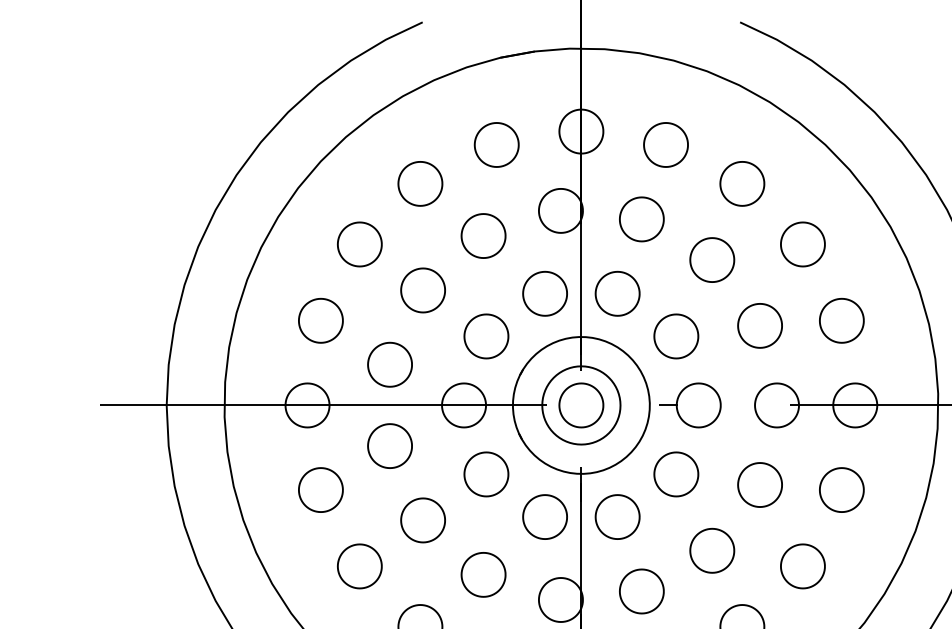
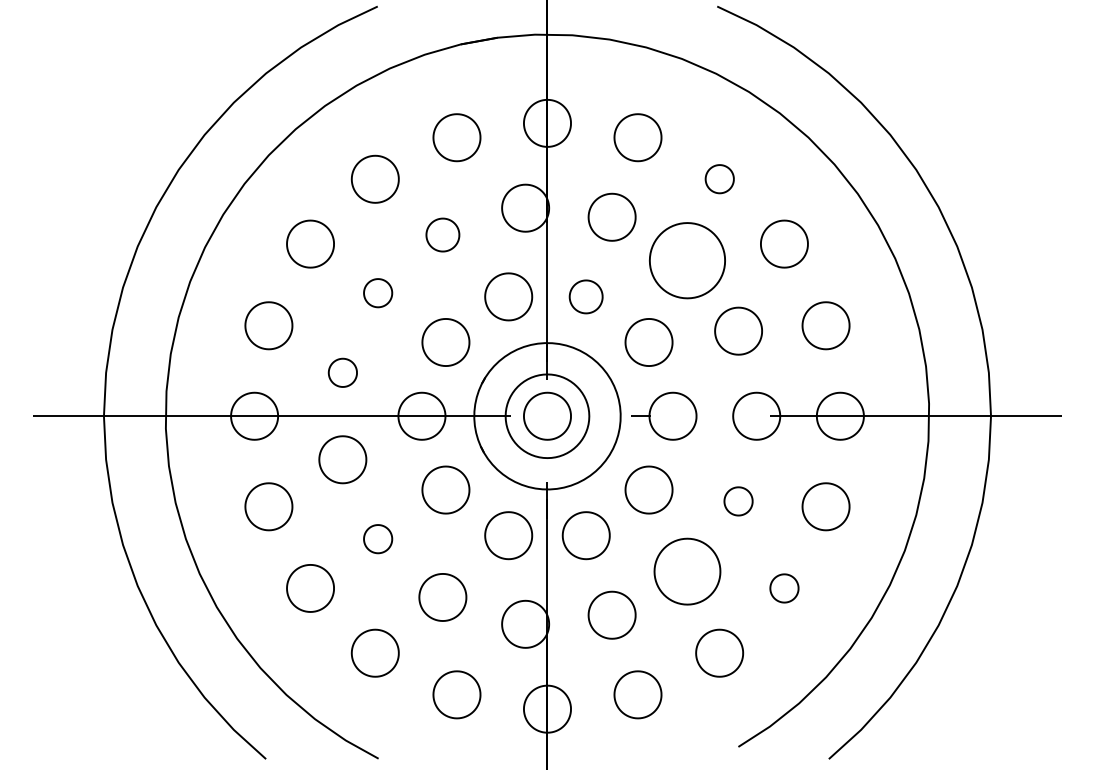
part: (742, 183) -> (719, 178), size x0.6
part: (483, 235) -> (442, 234), size x0.7
part: (712, 259) -> (687, 260), size x1.6
part: (422, 289) -> (377, 292), size x0.6
part: (616, 293) -> (585, 296), size x0.7
part: (389, 364) -> (342, 372), size x0.6
part: (759, 485) -> (738, 501), size x0.6
part: (422, 519) -> (377, 538), size x0.6
part: (712, 550) -> (687, 571), size x1.4
part: (802, 566) -> (784, 588), size x0.6

